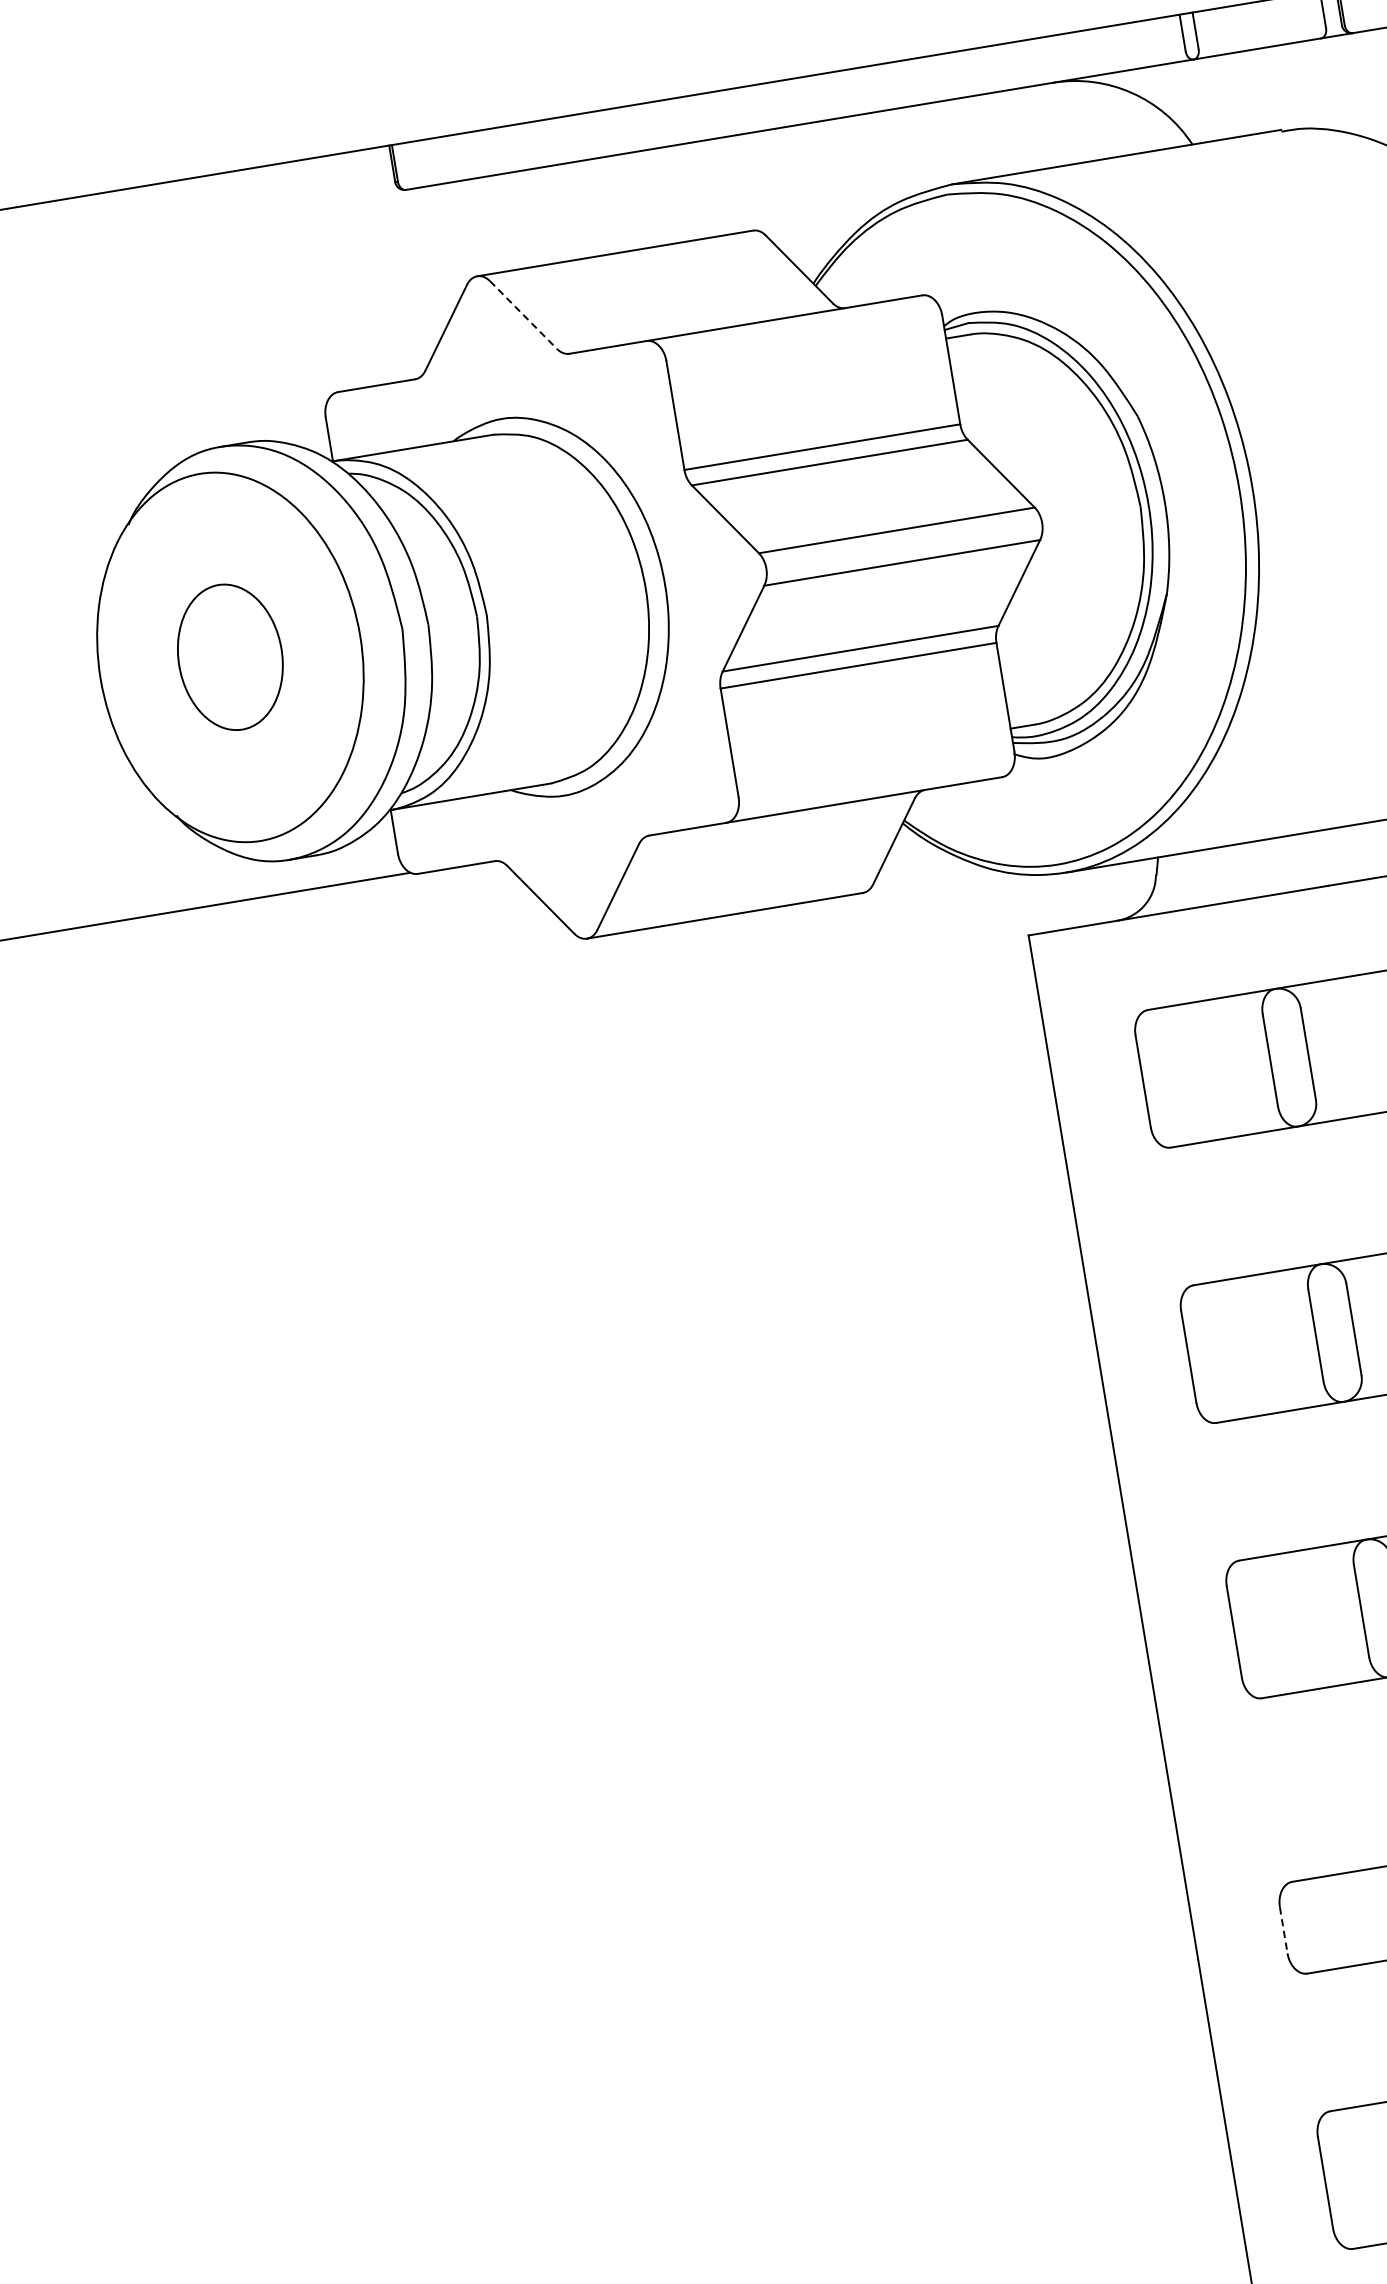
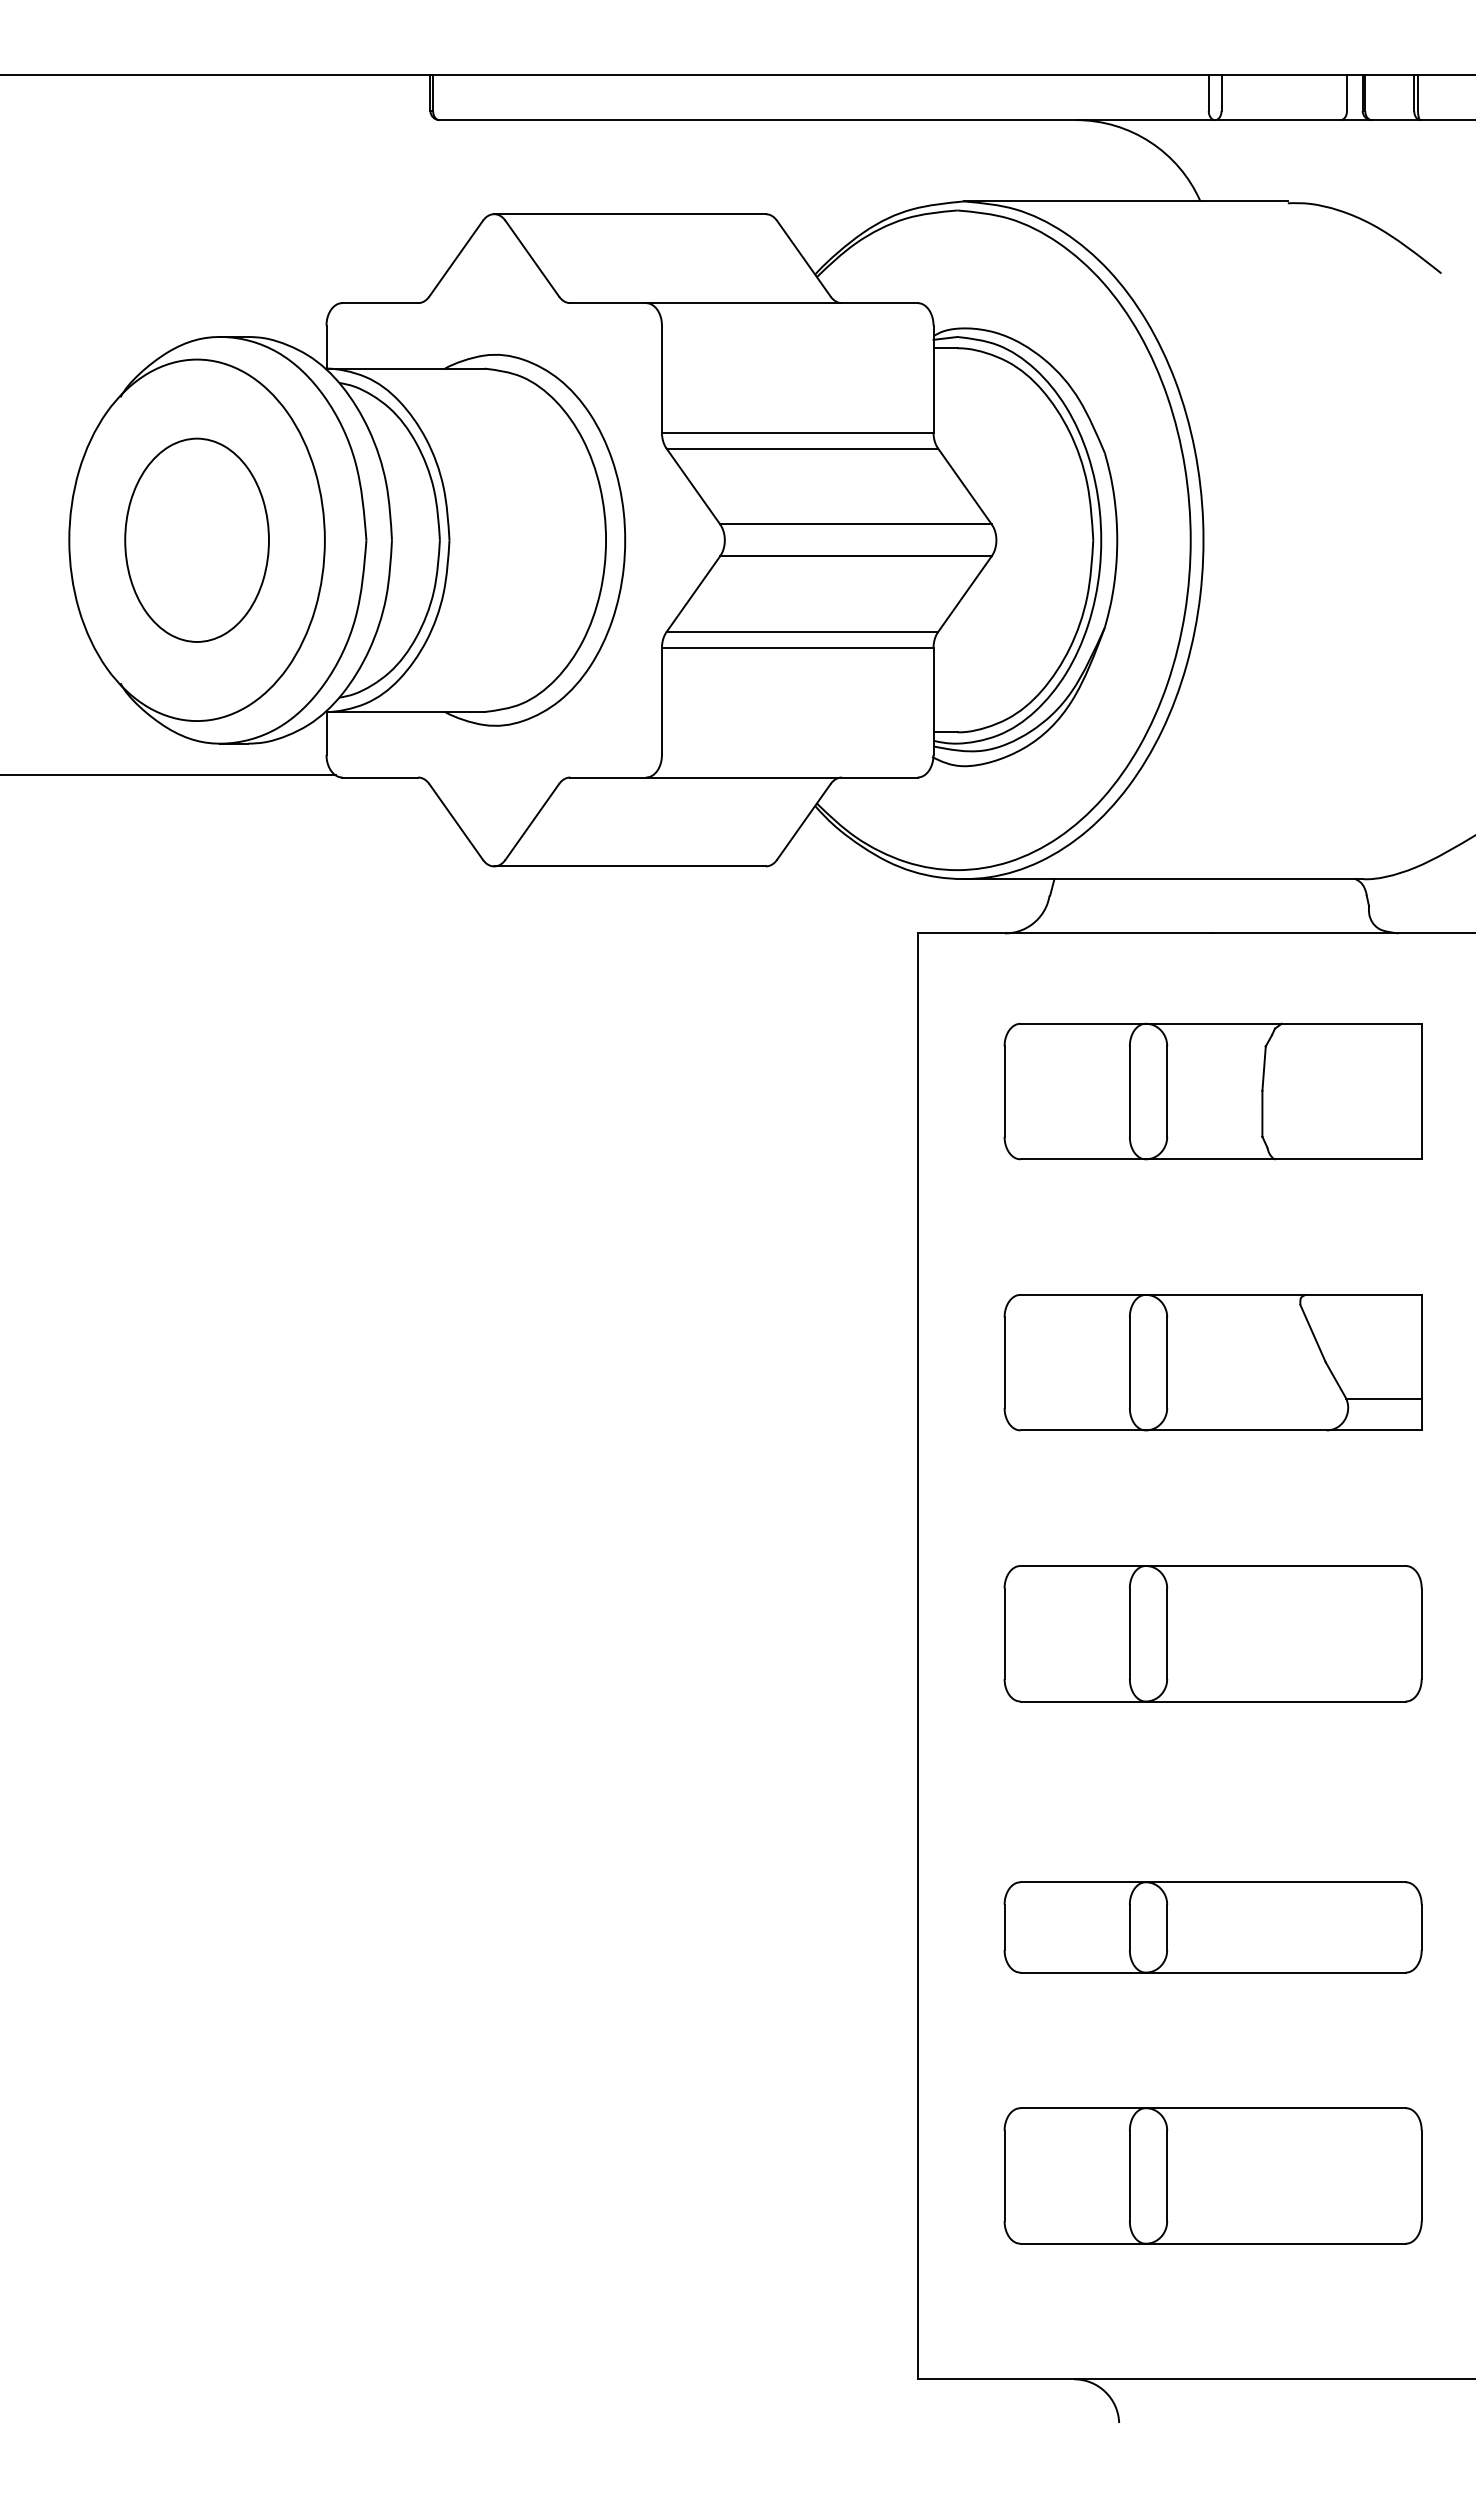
line: (523, 315) -> (532, 259), dashed -> solid
part: (229, 656) -> (196, 539), size x1.43
line: (1283, 1930) -> (1004, 1927), dashed -> solid

